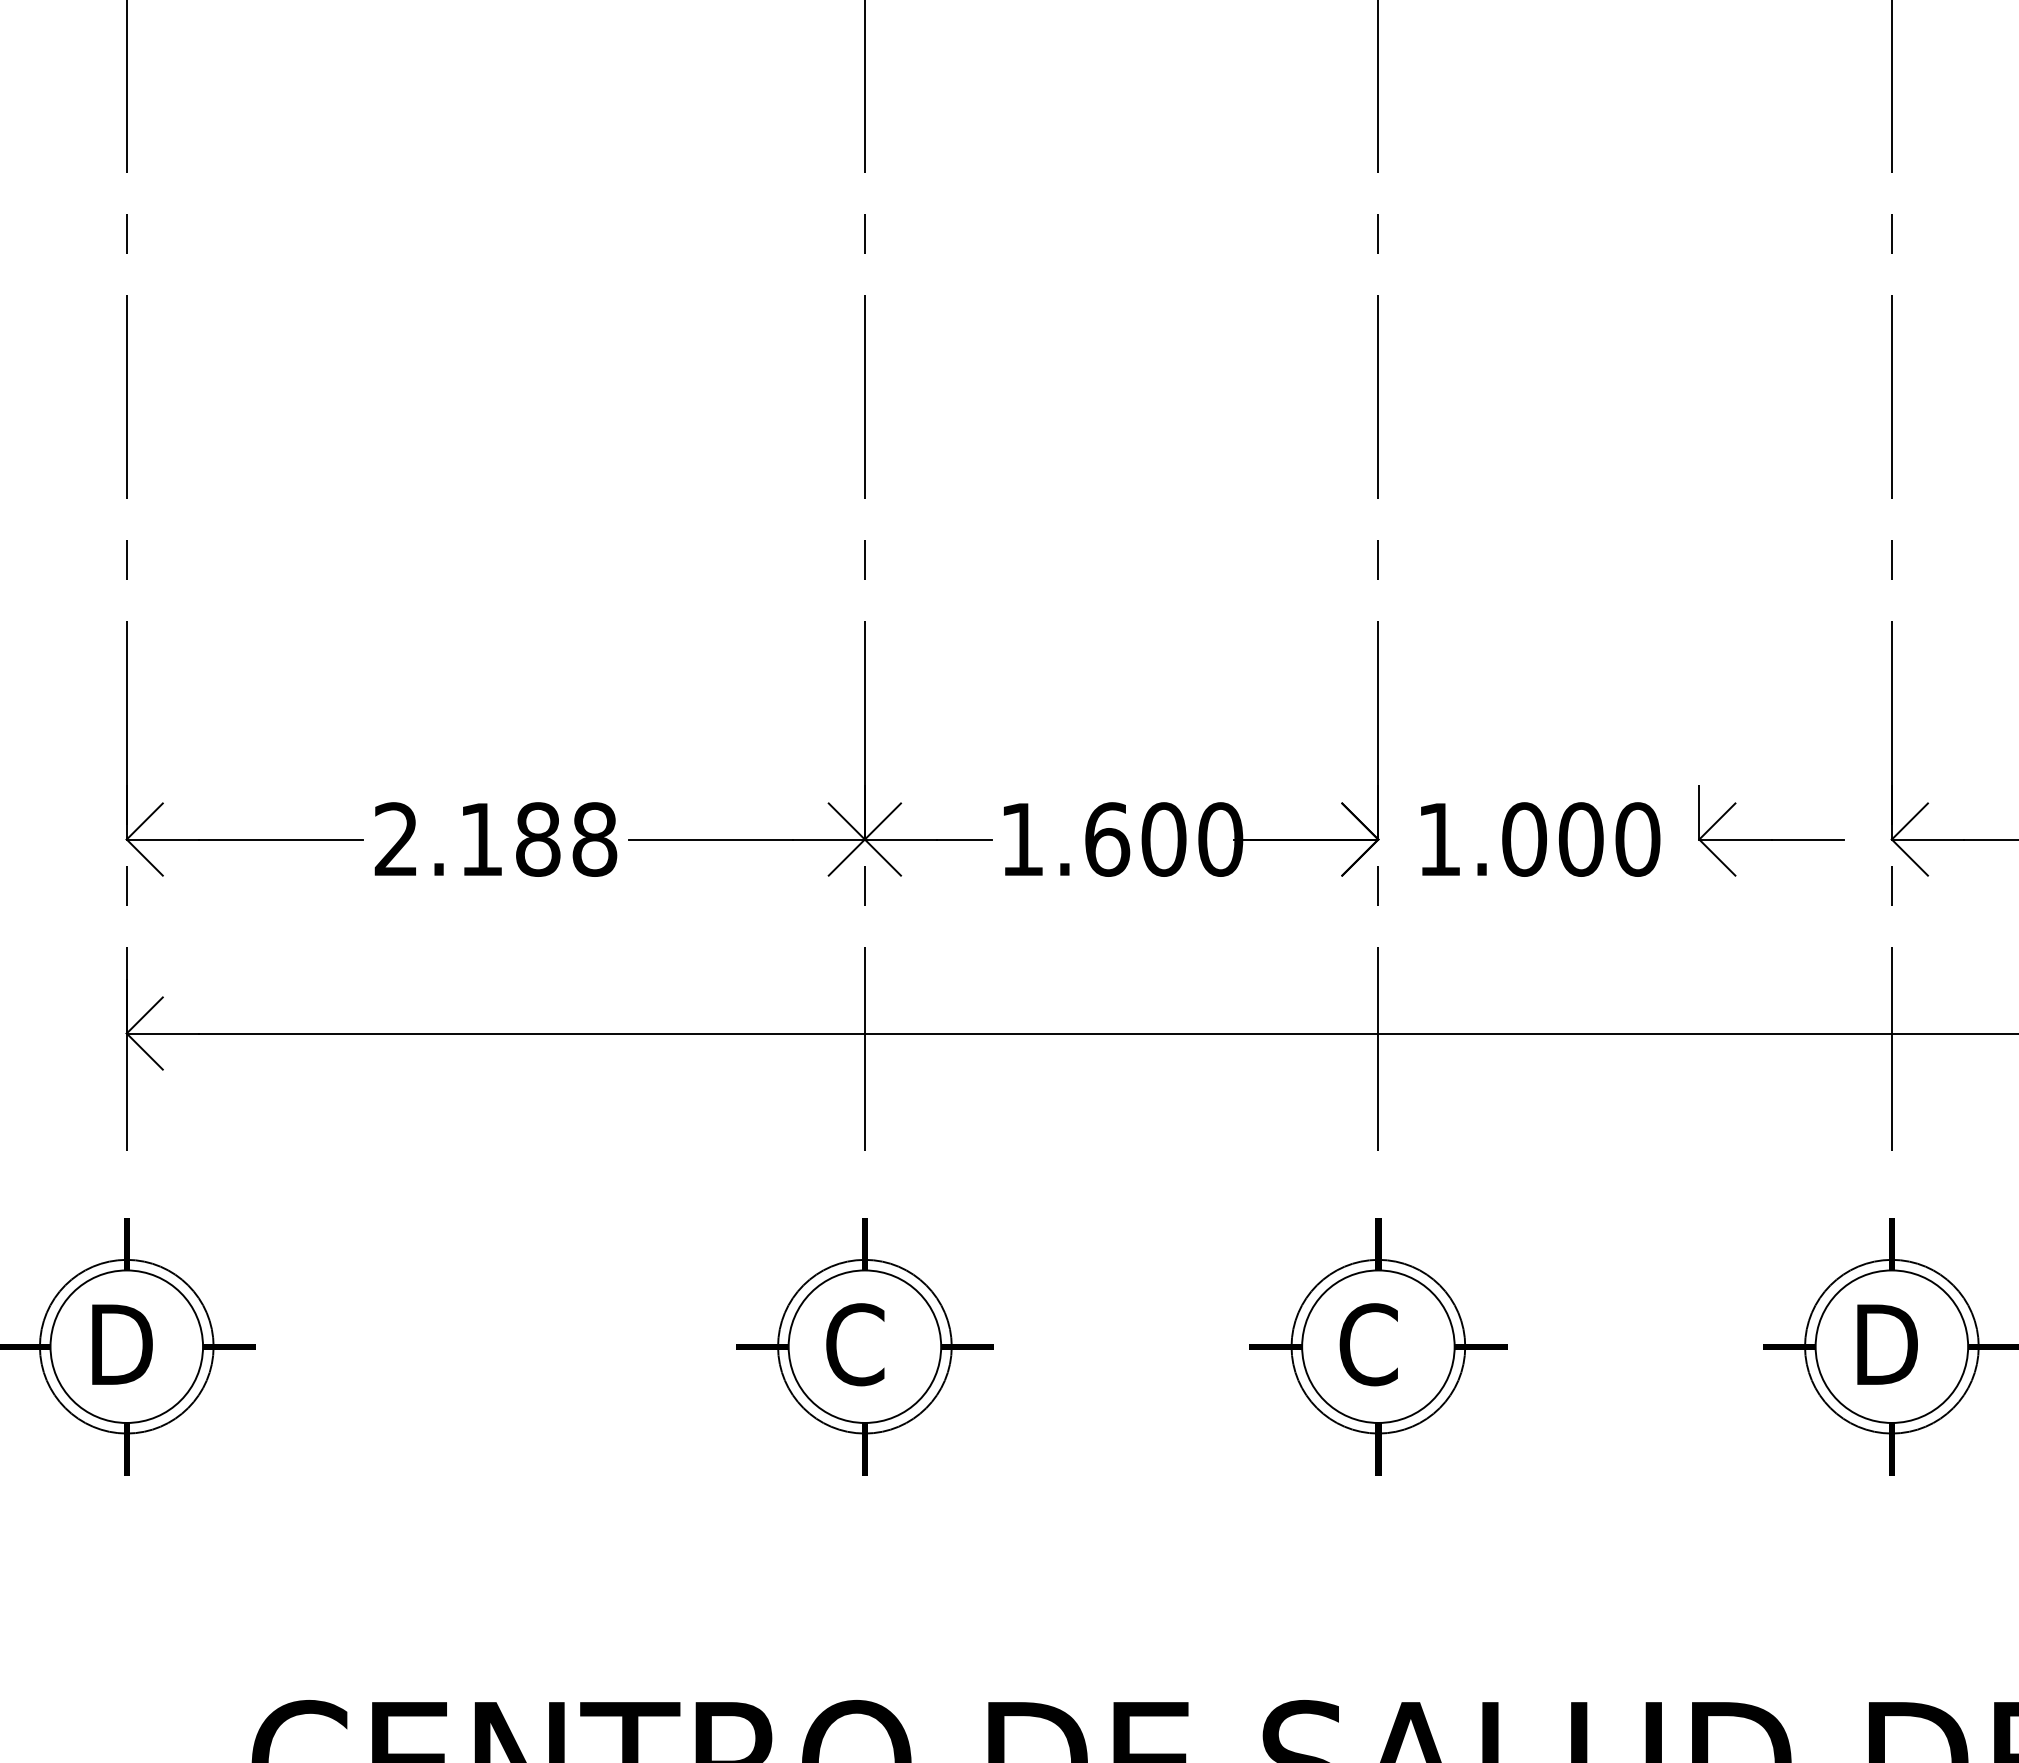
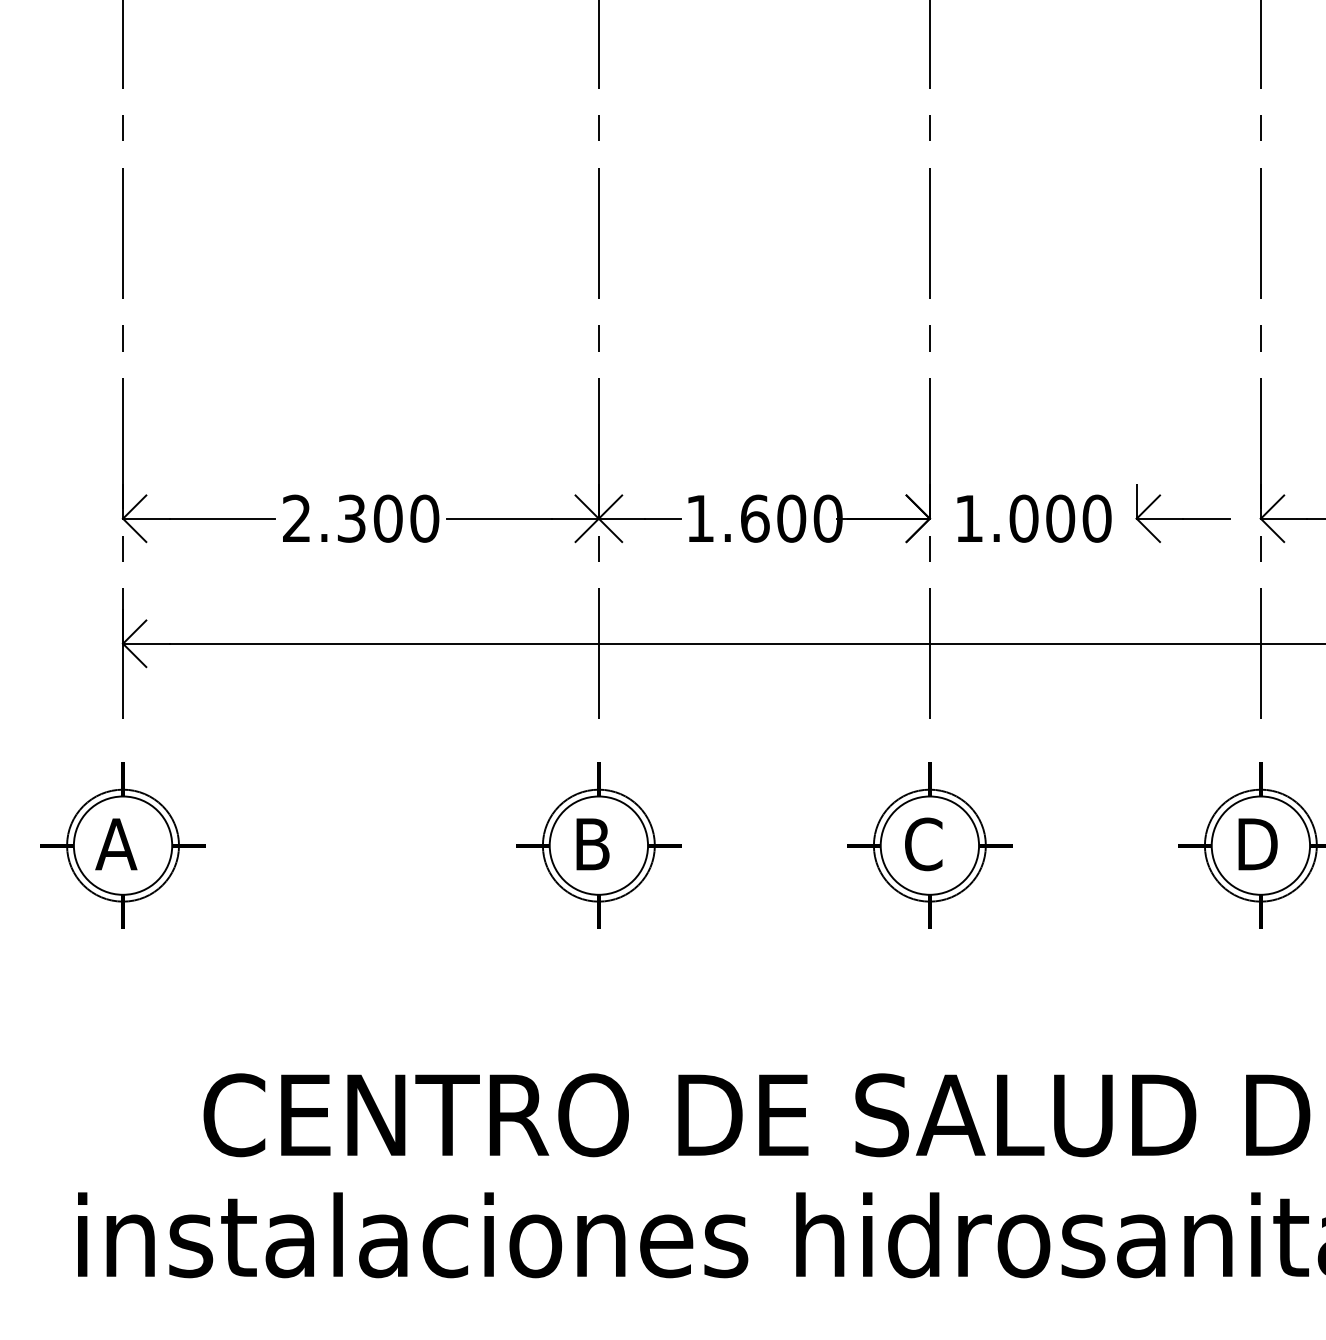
text: (538, 839) -> (388, 518), 2.188 -> 2.300
text: (118, 1344) -> (117, 844), D -> A
text: (855, 1344) -> (592, 844), C -> B

